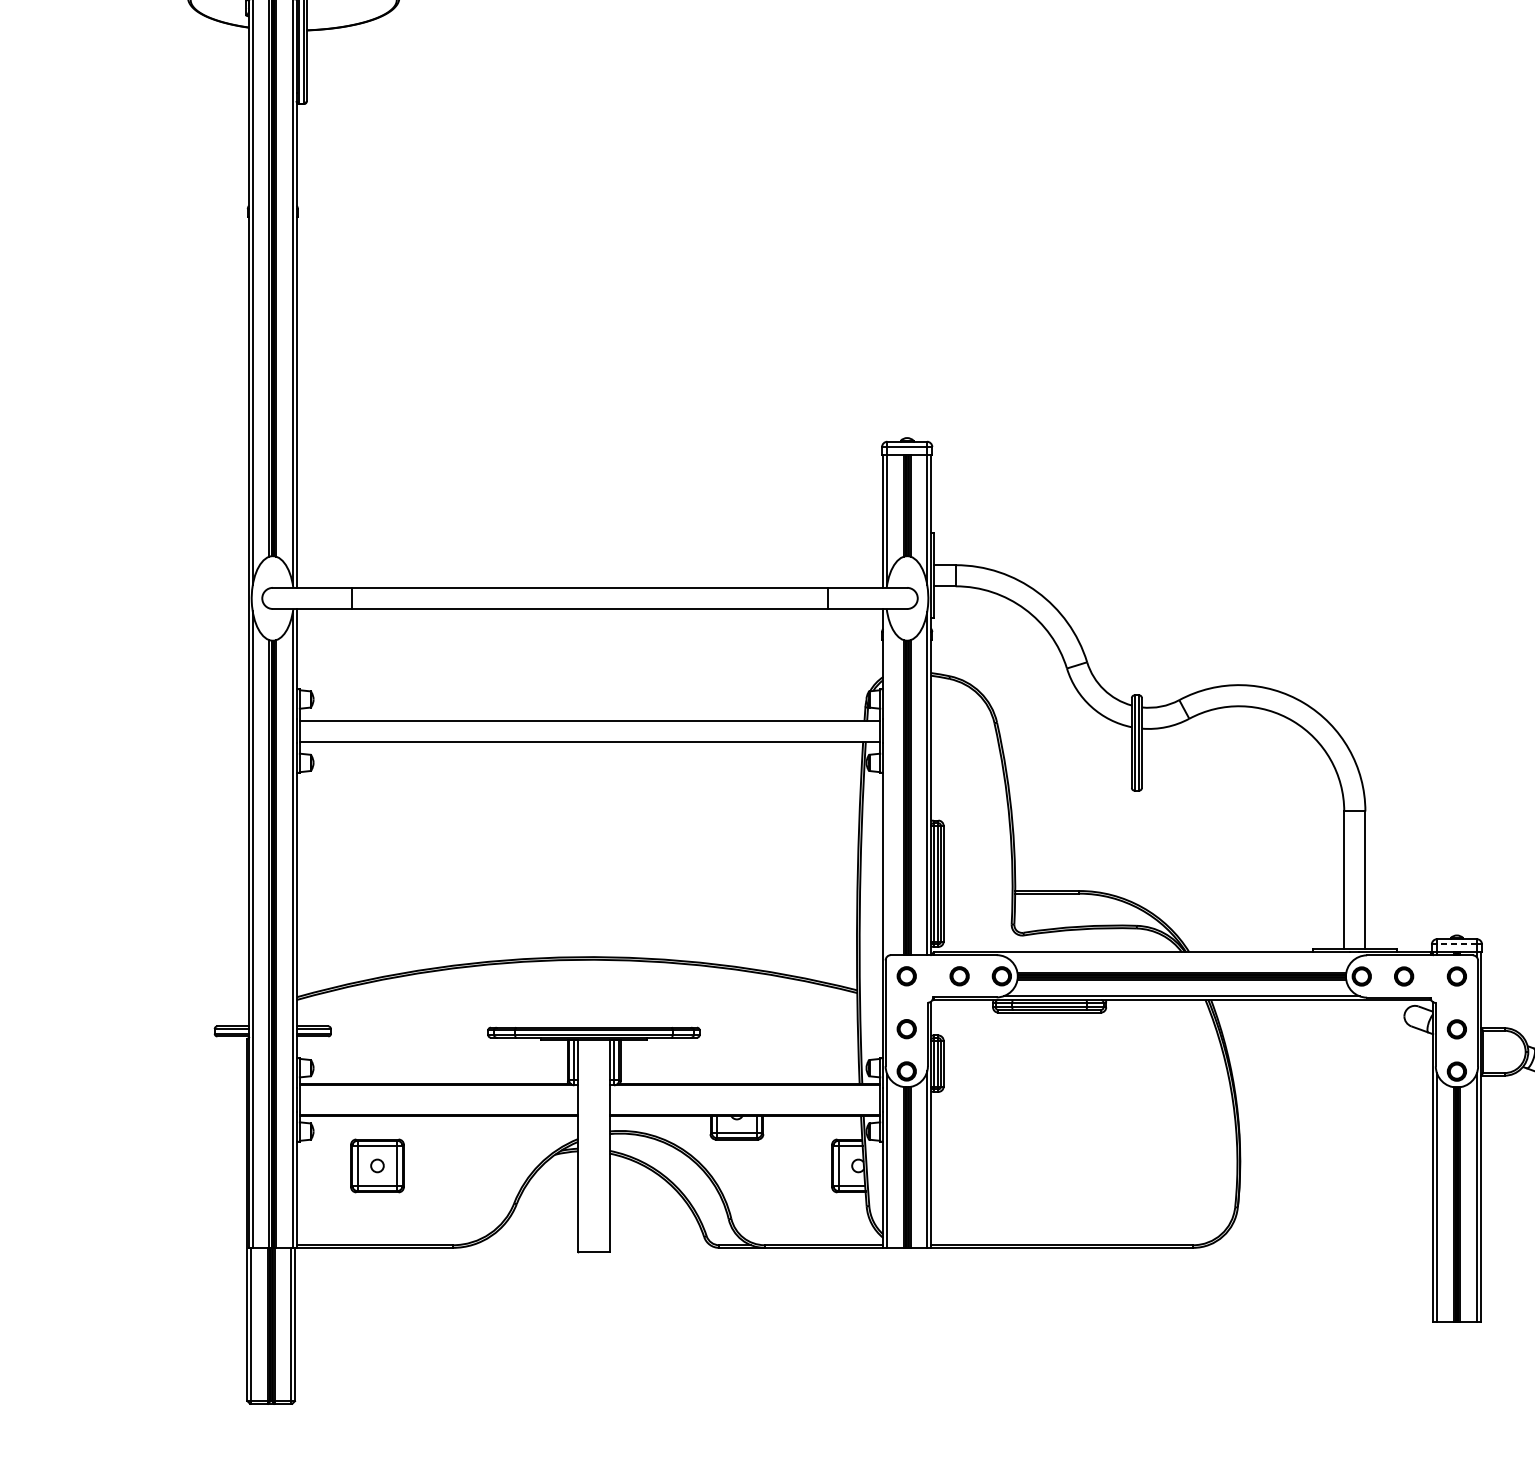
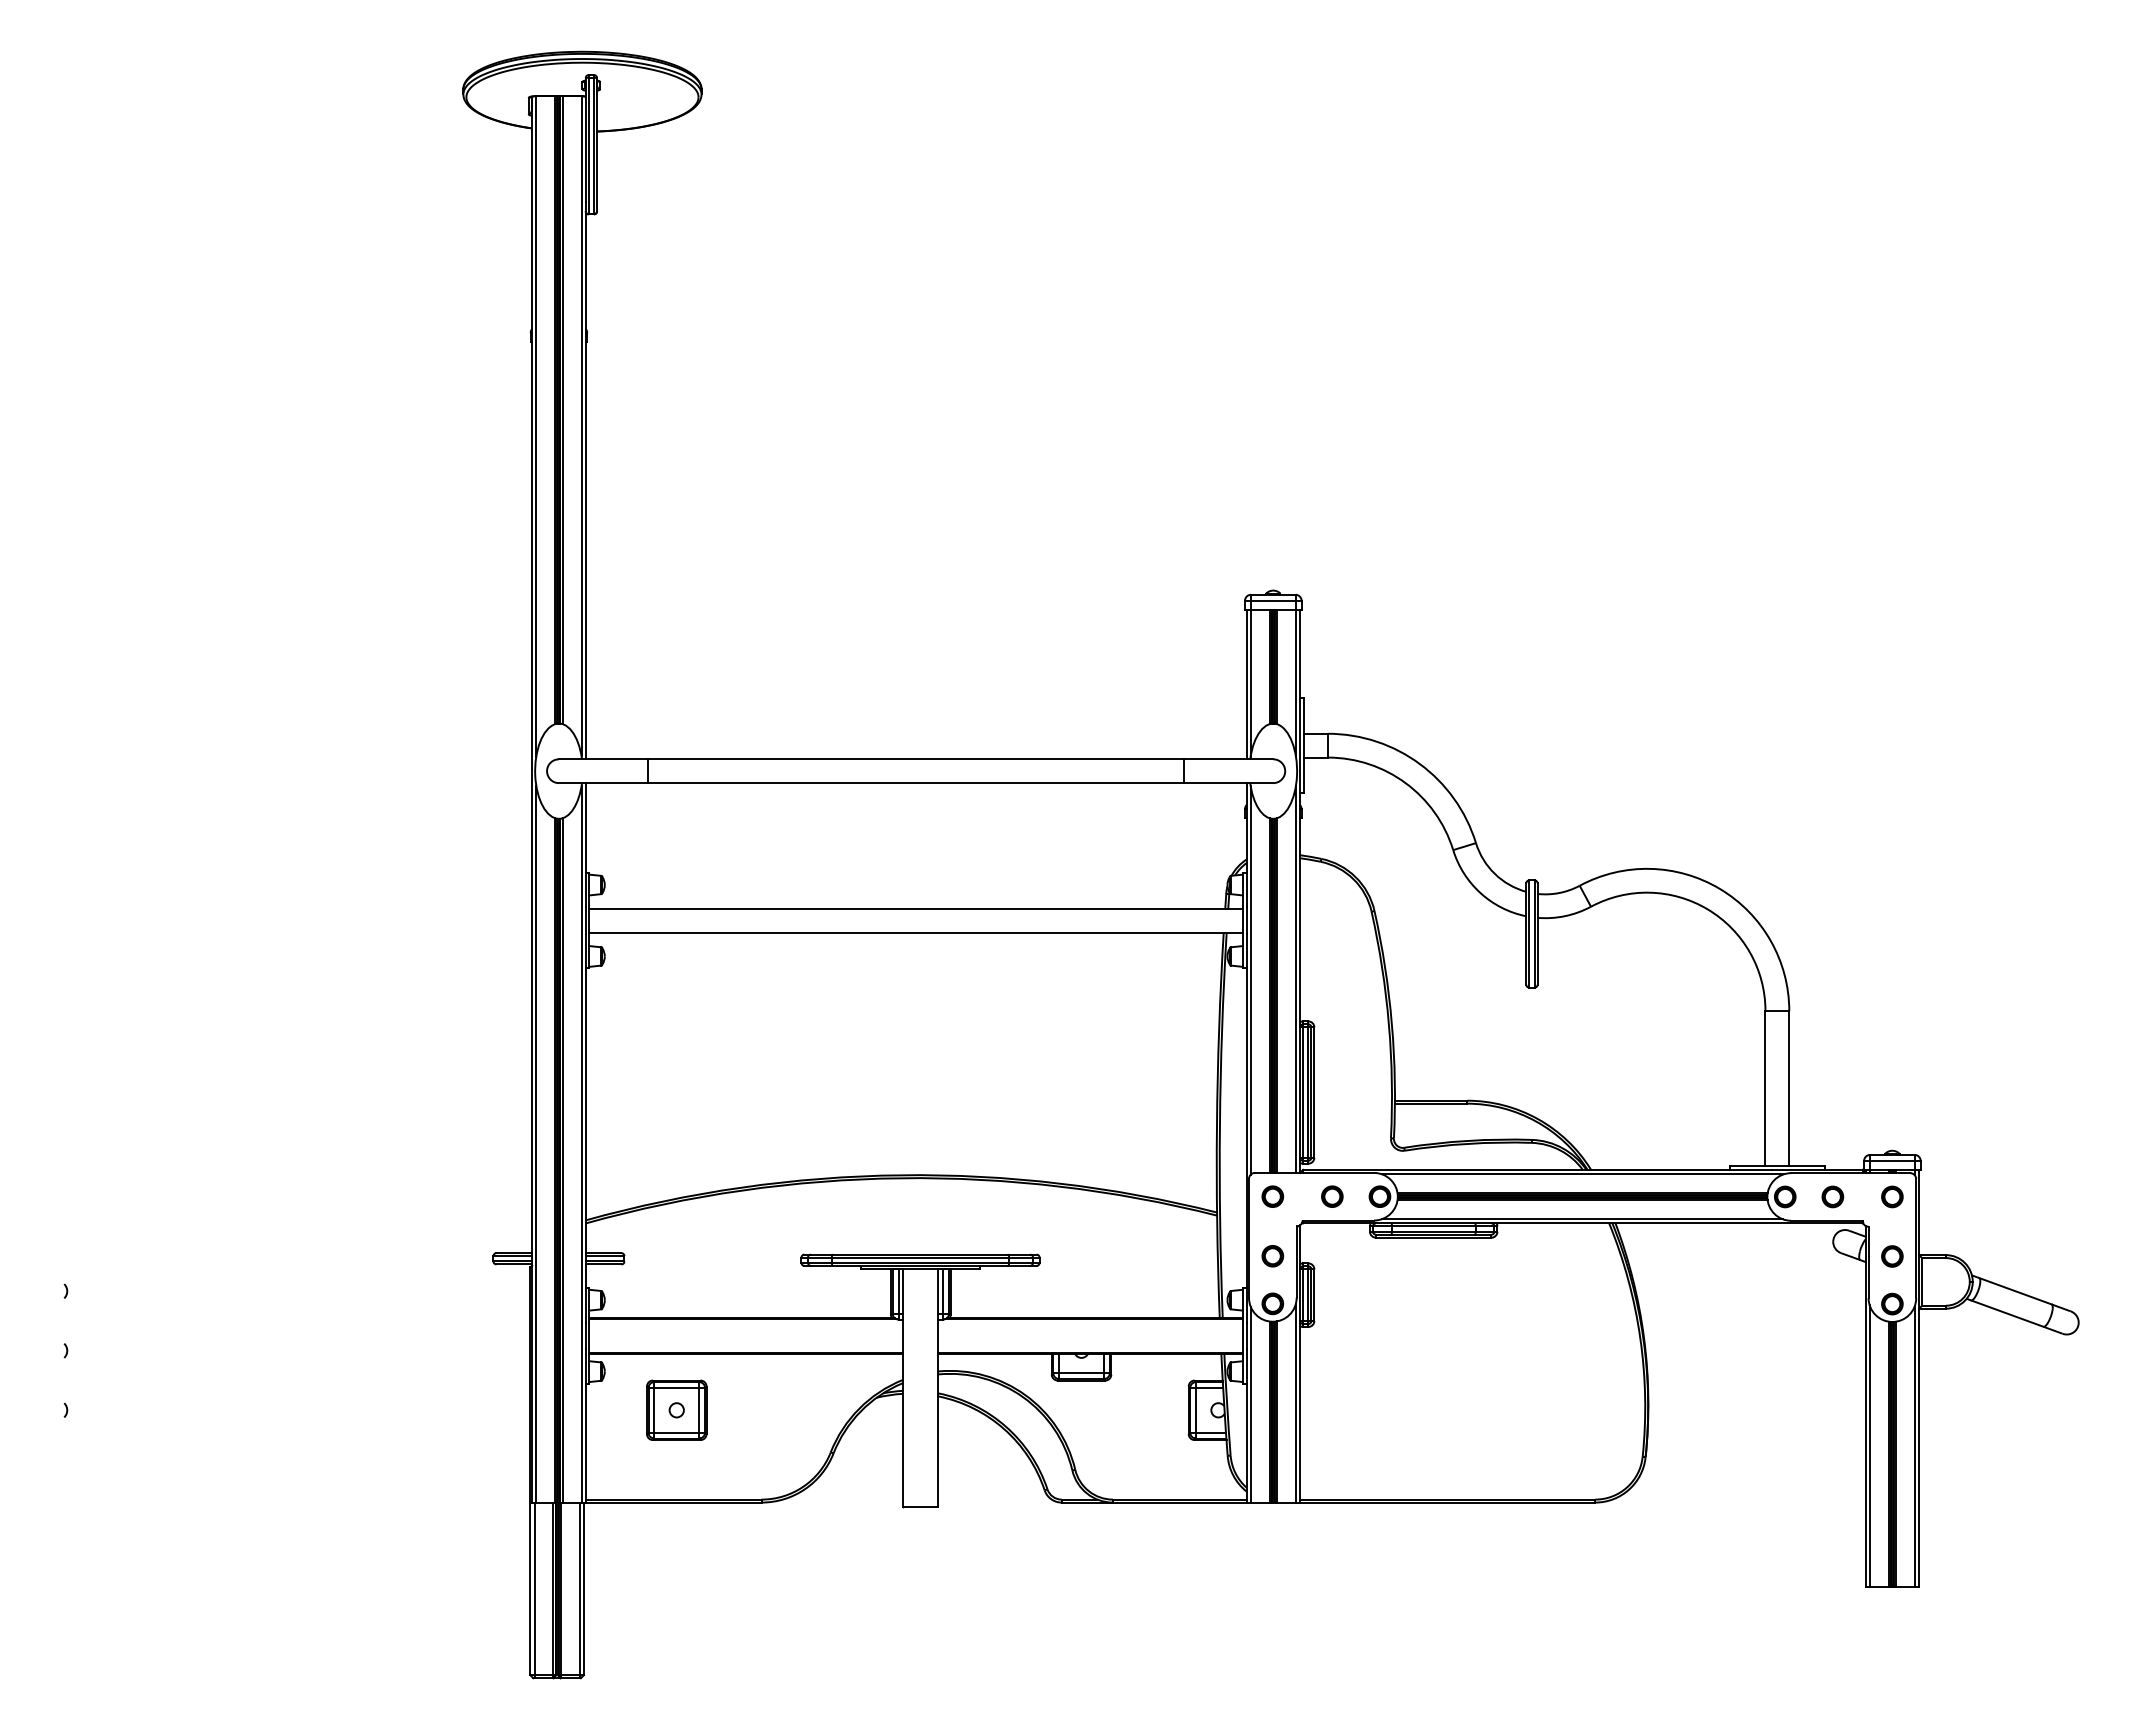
line: (886, 783) -> (1250, 979), added
line: (1456, 944) -> (1891, 1160), dashed -> solid
line: (1181, 955) -> (1582, 1173), added

